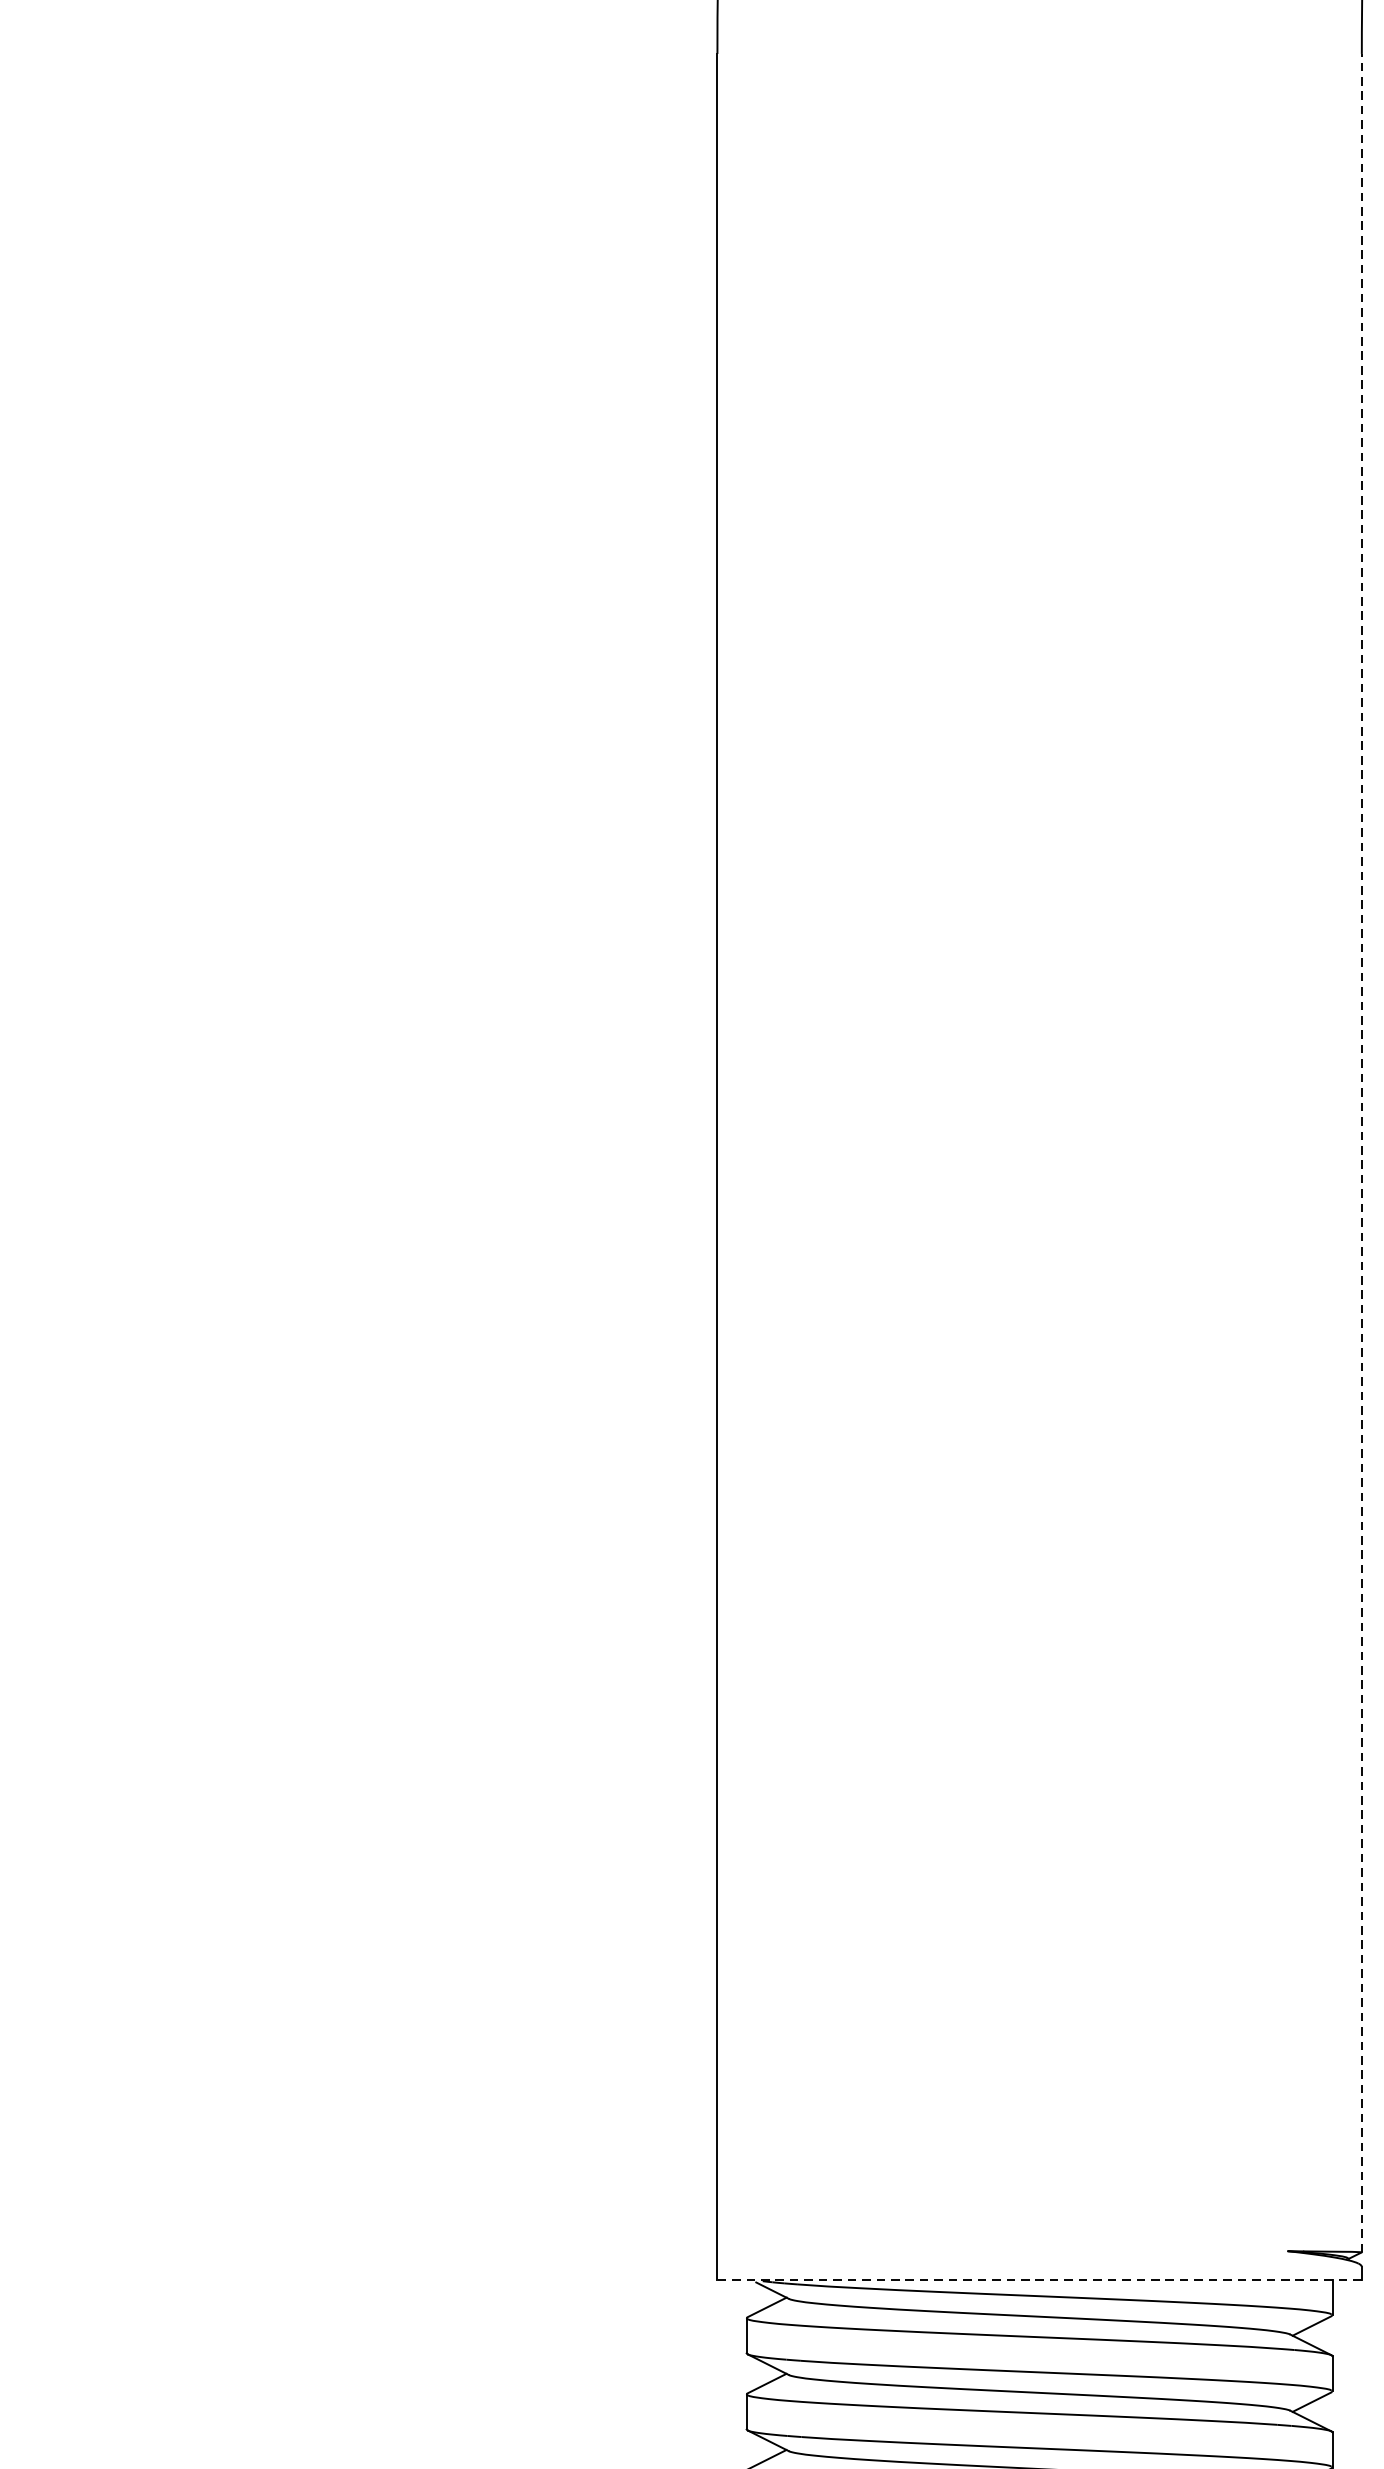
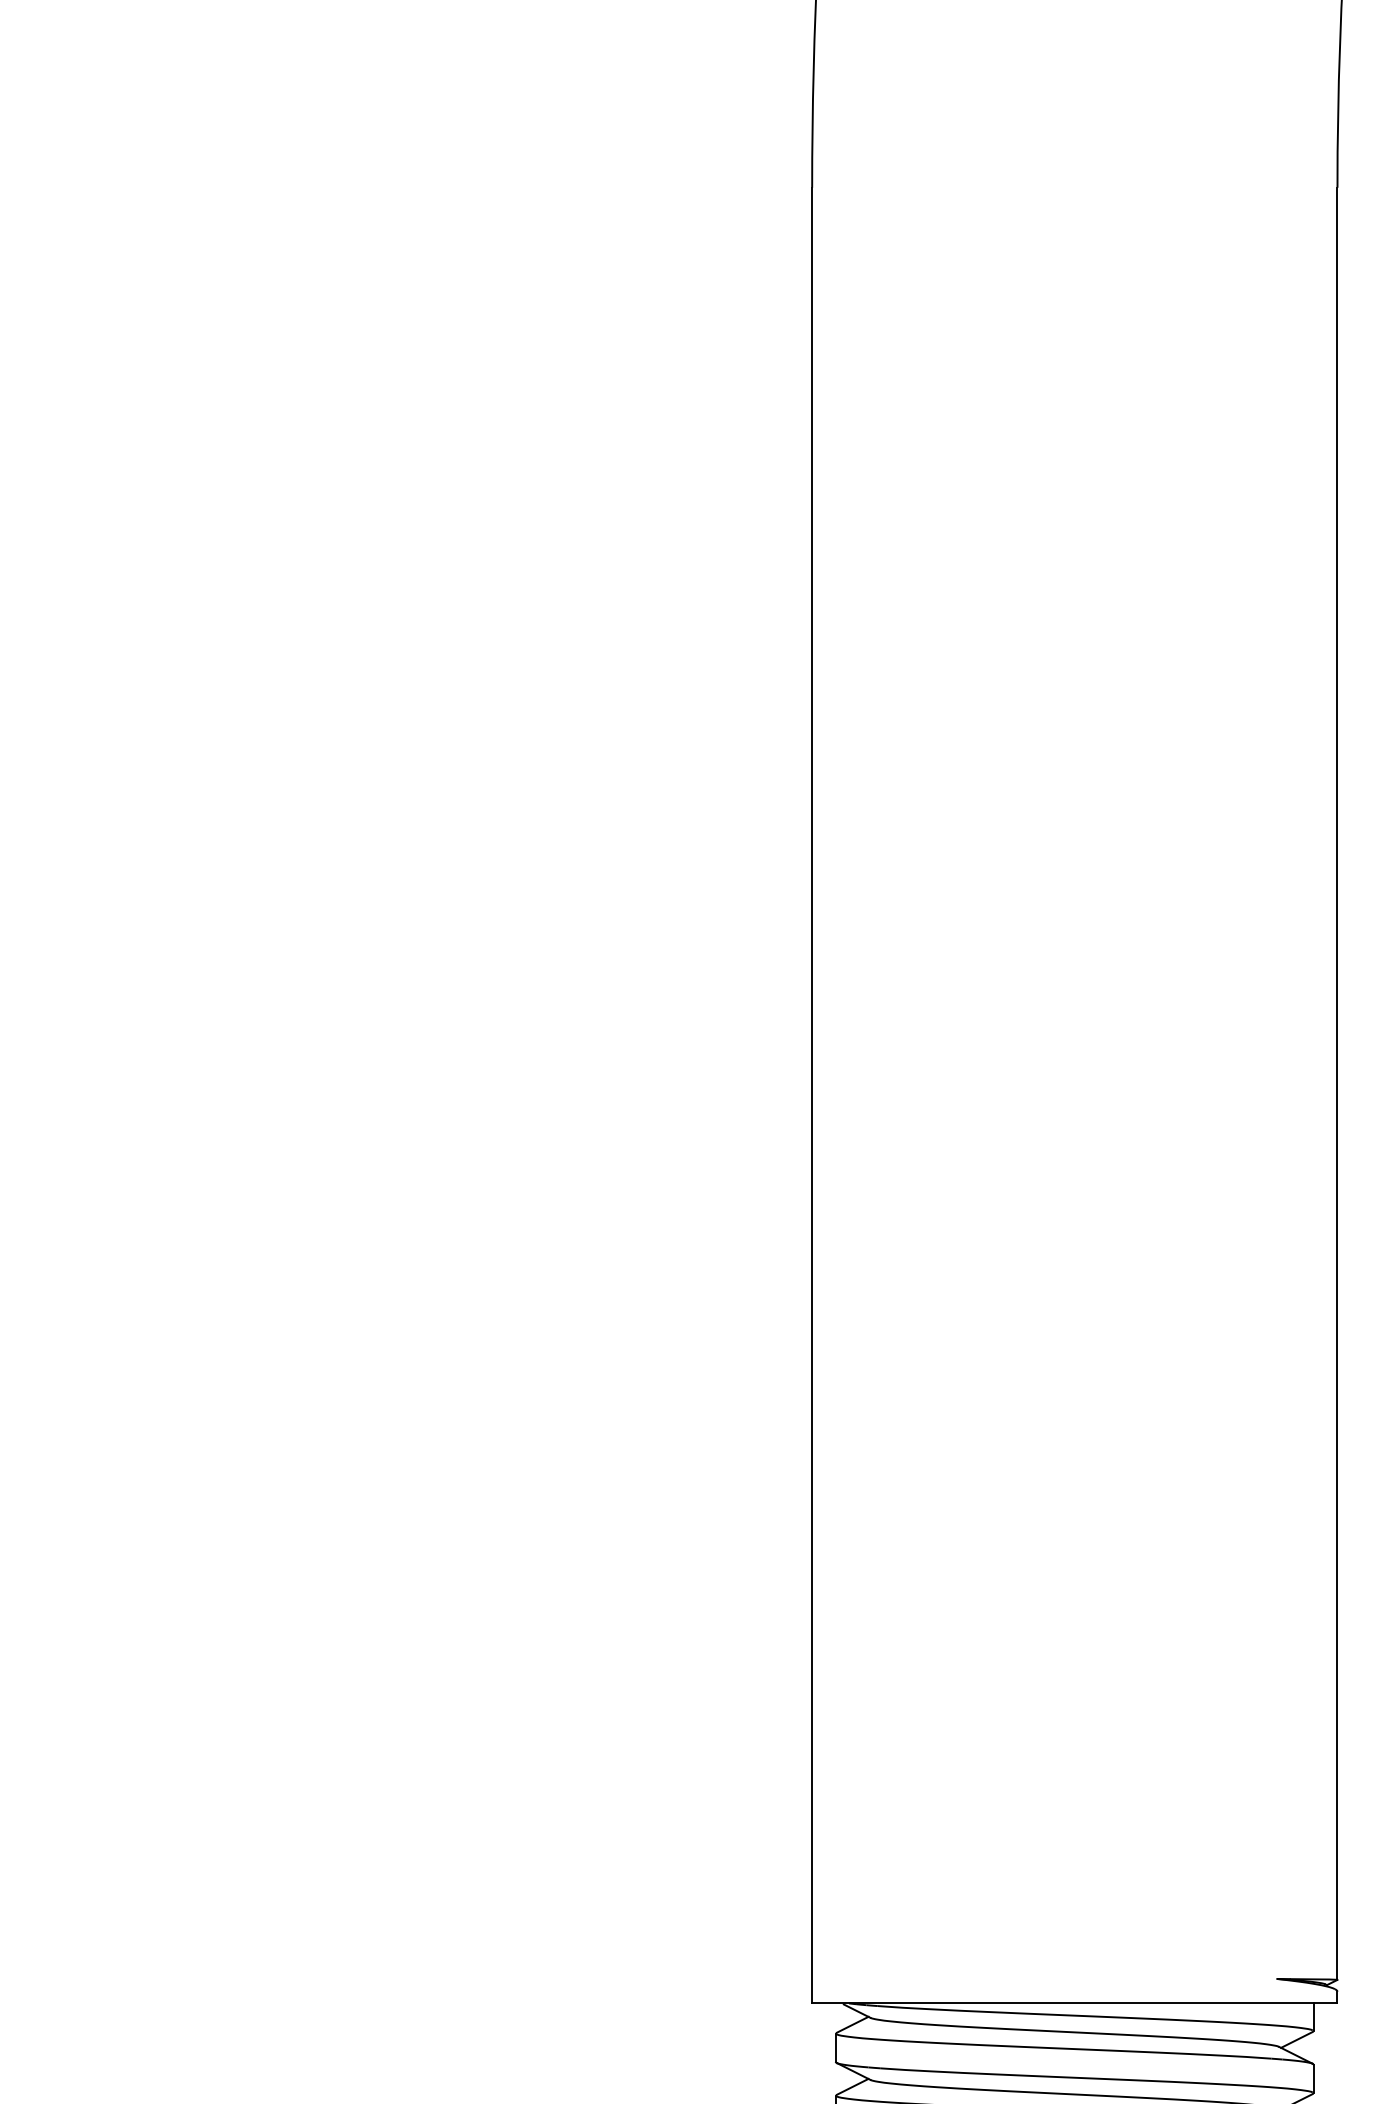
line: (1361, 1152) -> (1337, 1083), dashed -> solid
line: (1039, 2280) -> (1074, 2002), dashed -> solid

